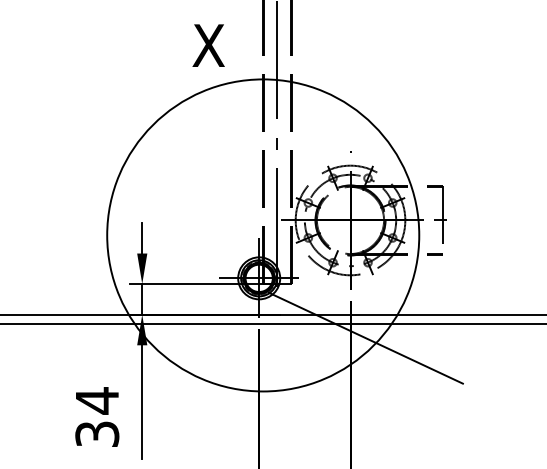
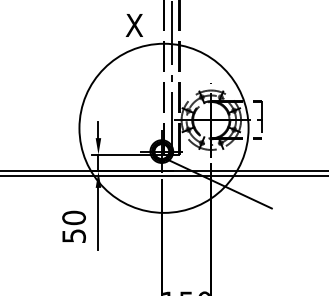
text: (96, 416) -> (73, 226), 34 -> 50

